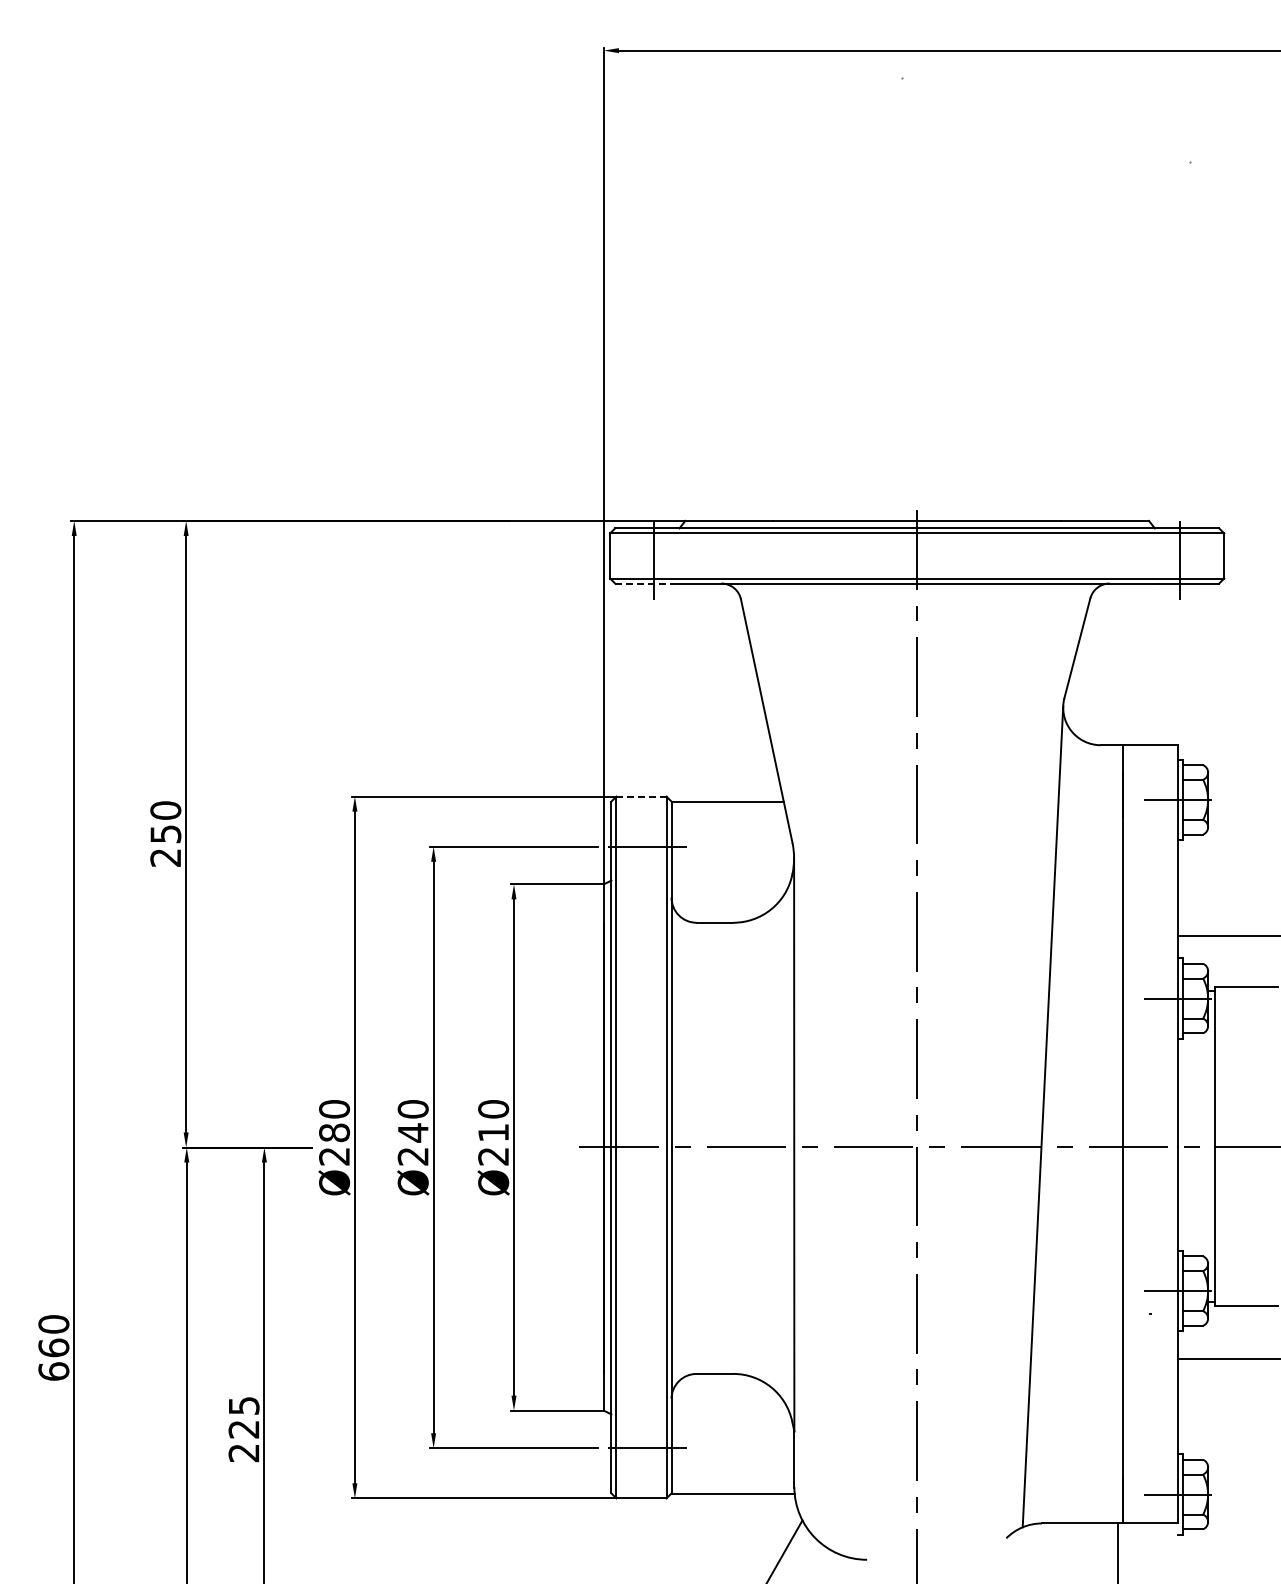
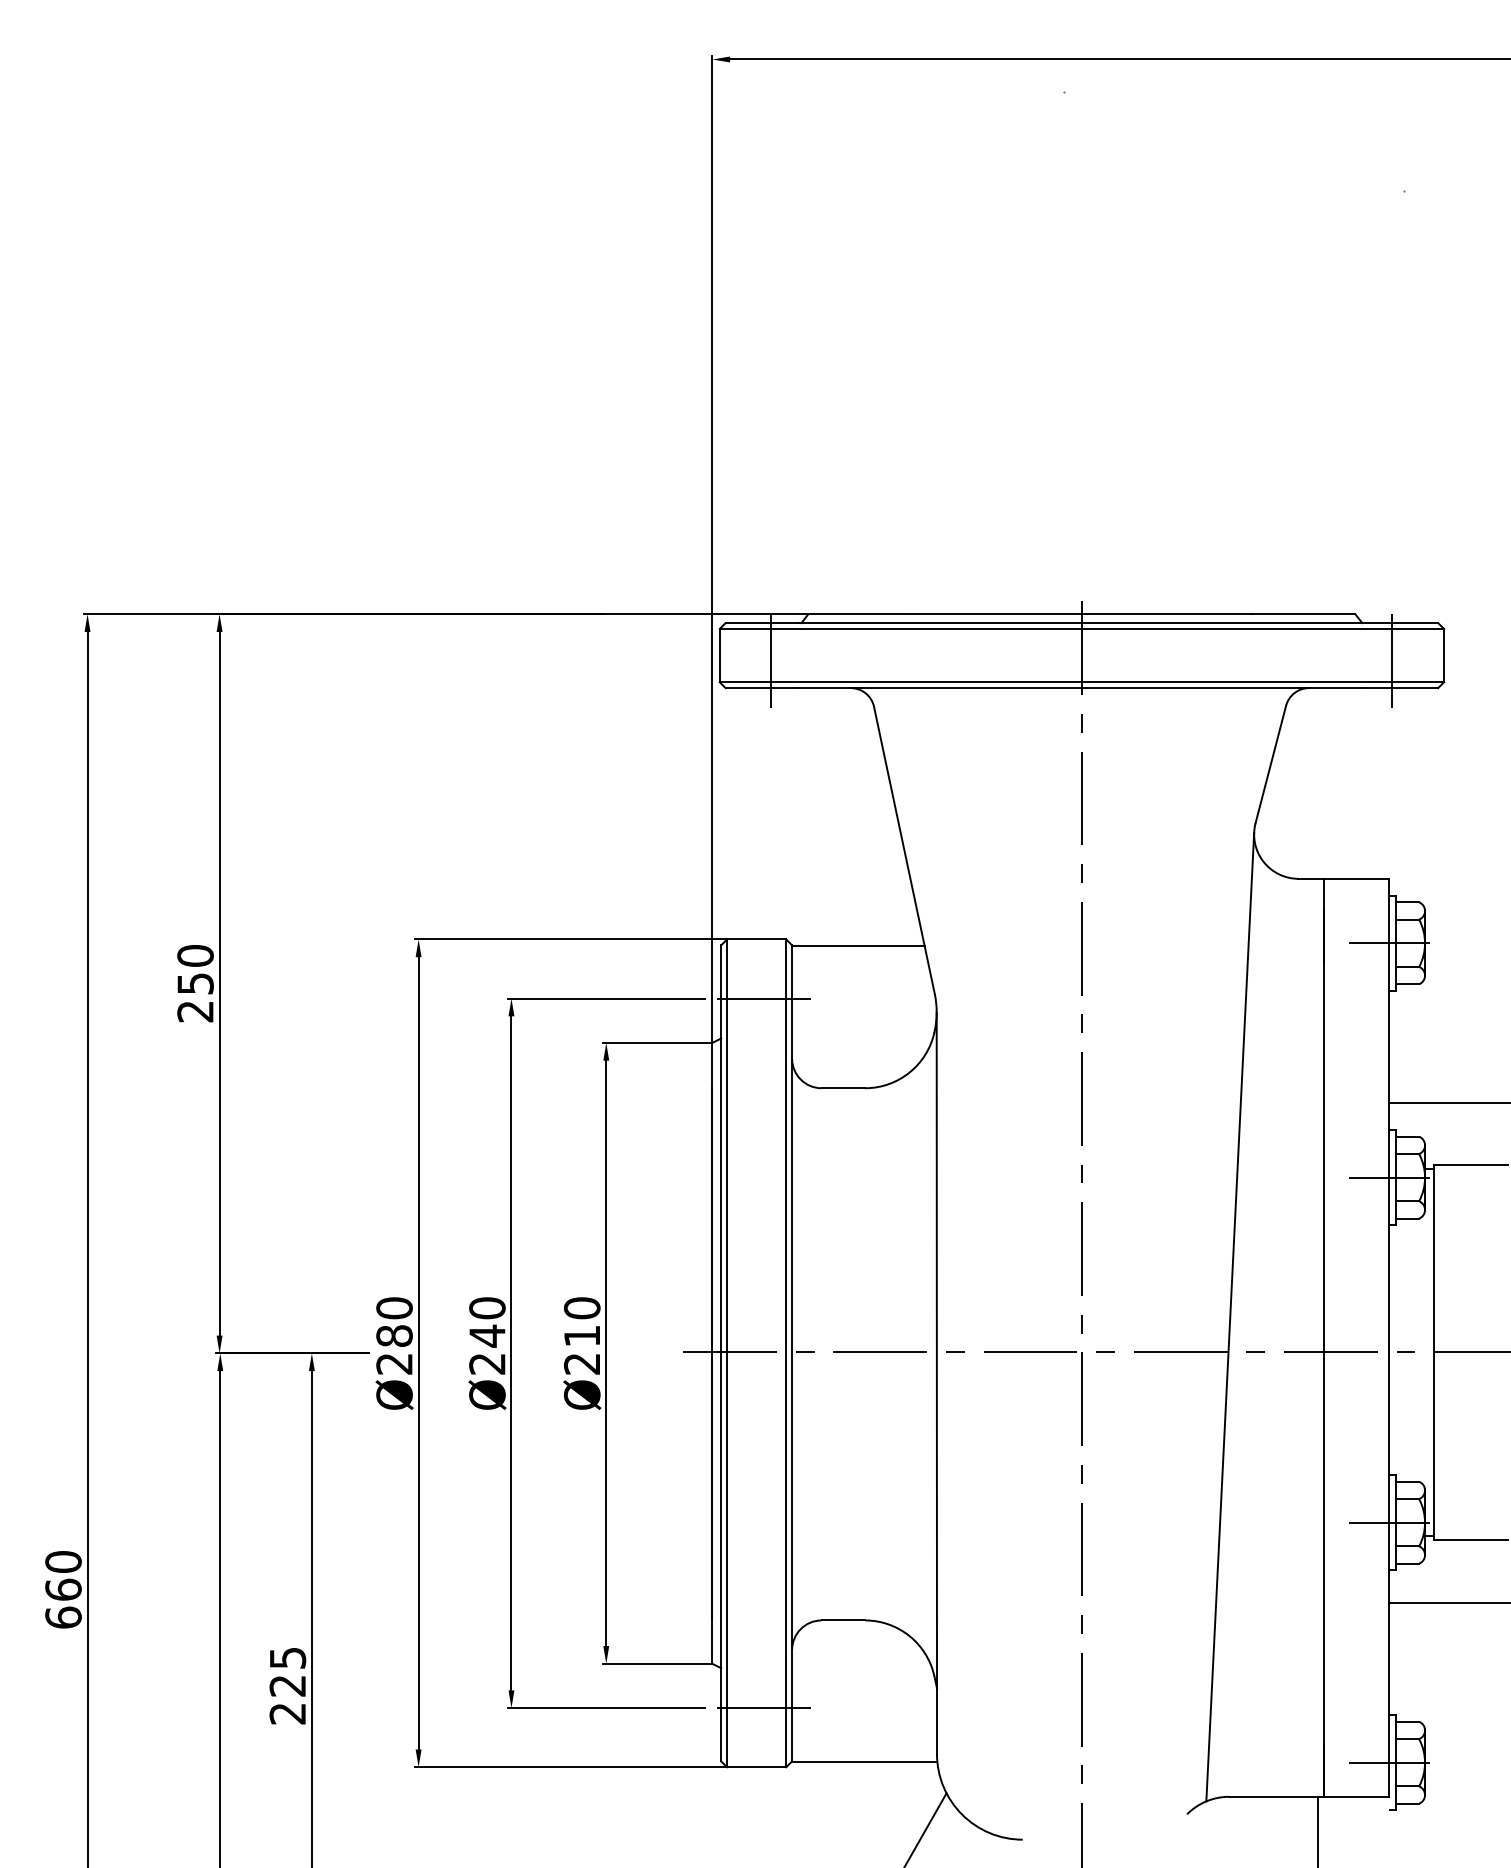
line: (645, 583) -> (761, 688), dashed -> solid
line: (640, 796) -> (755, 939), dashed -> solid

